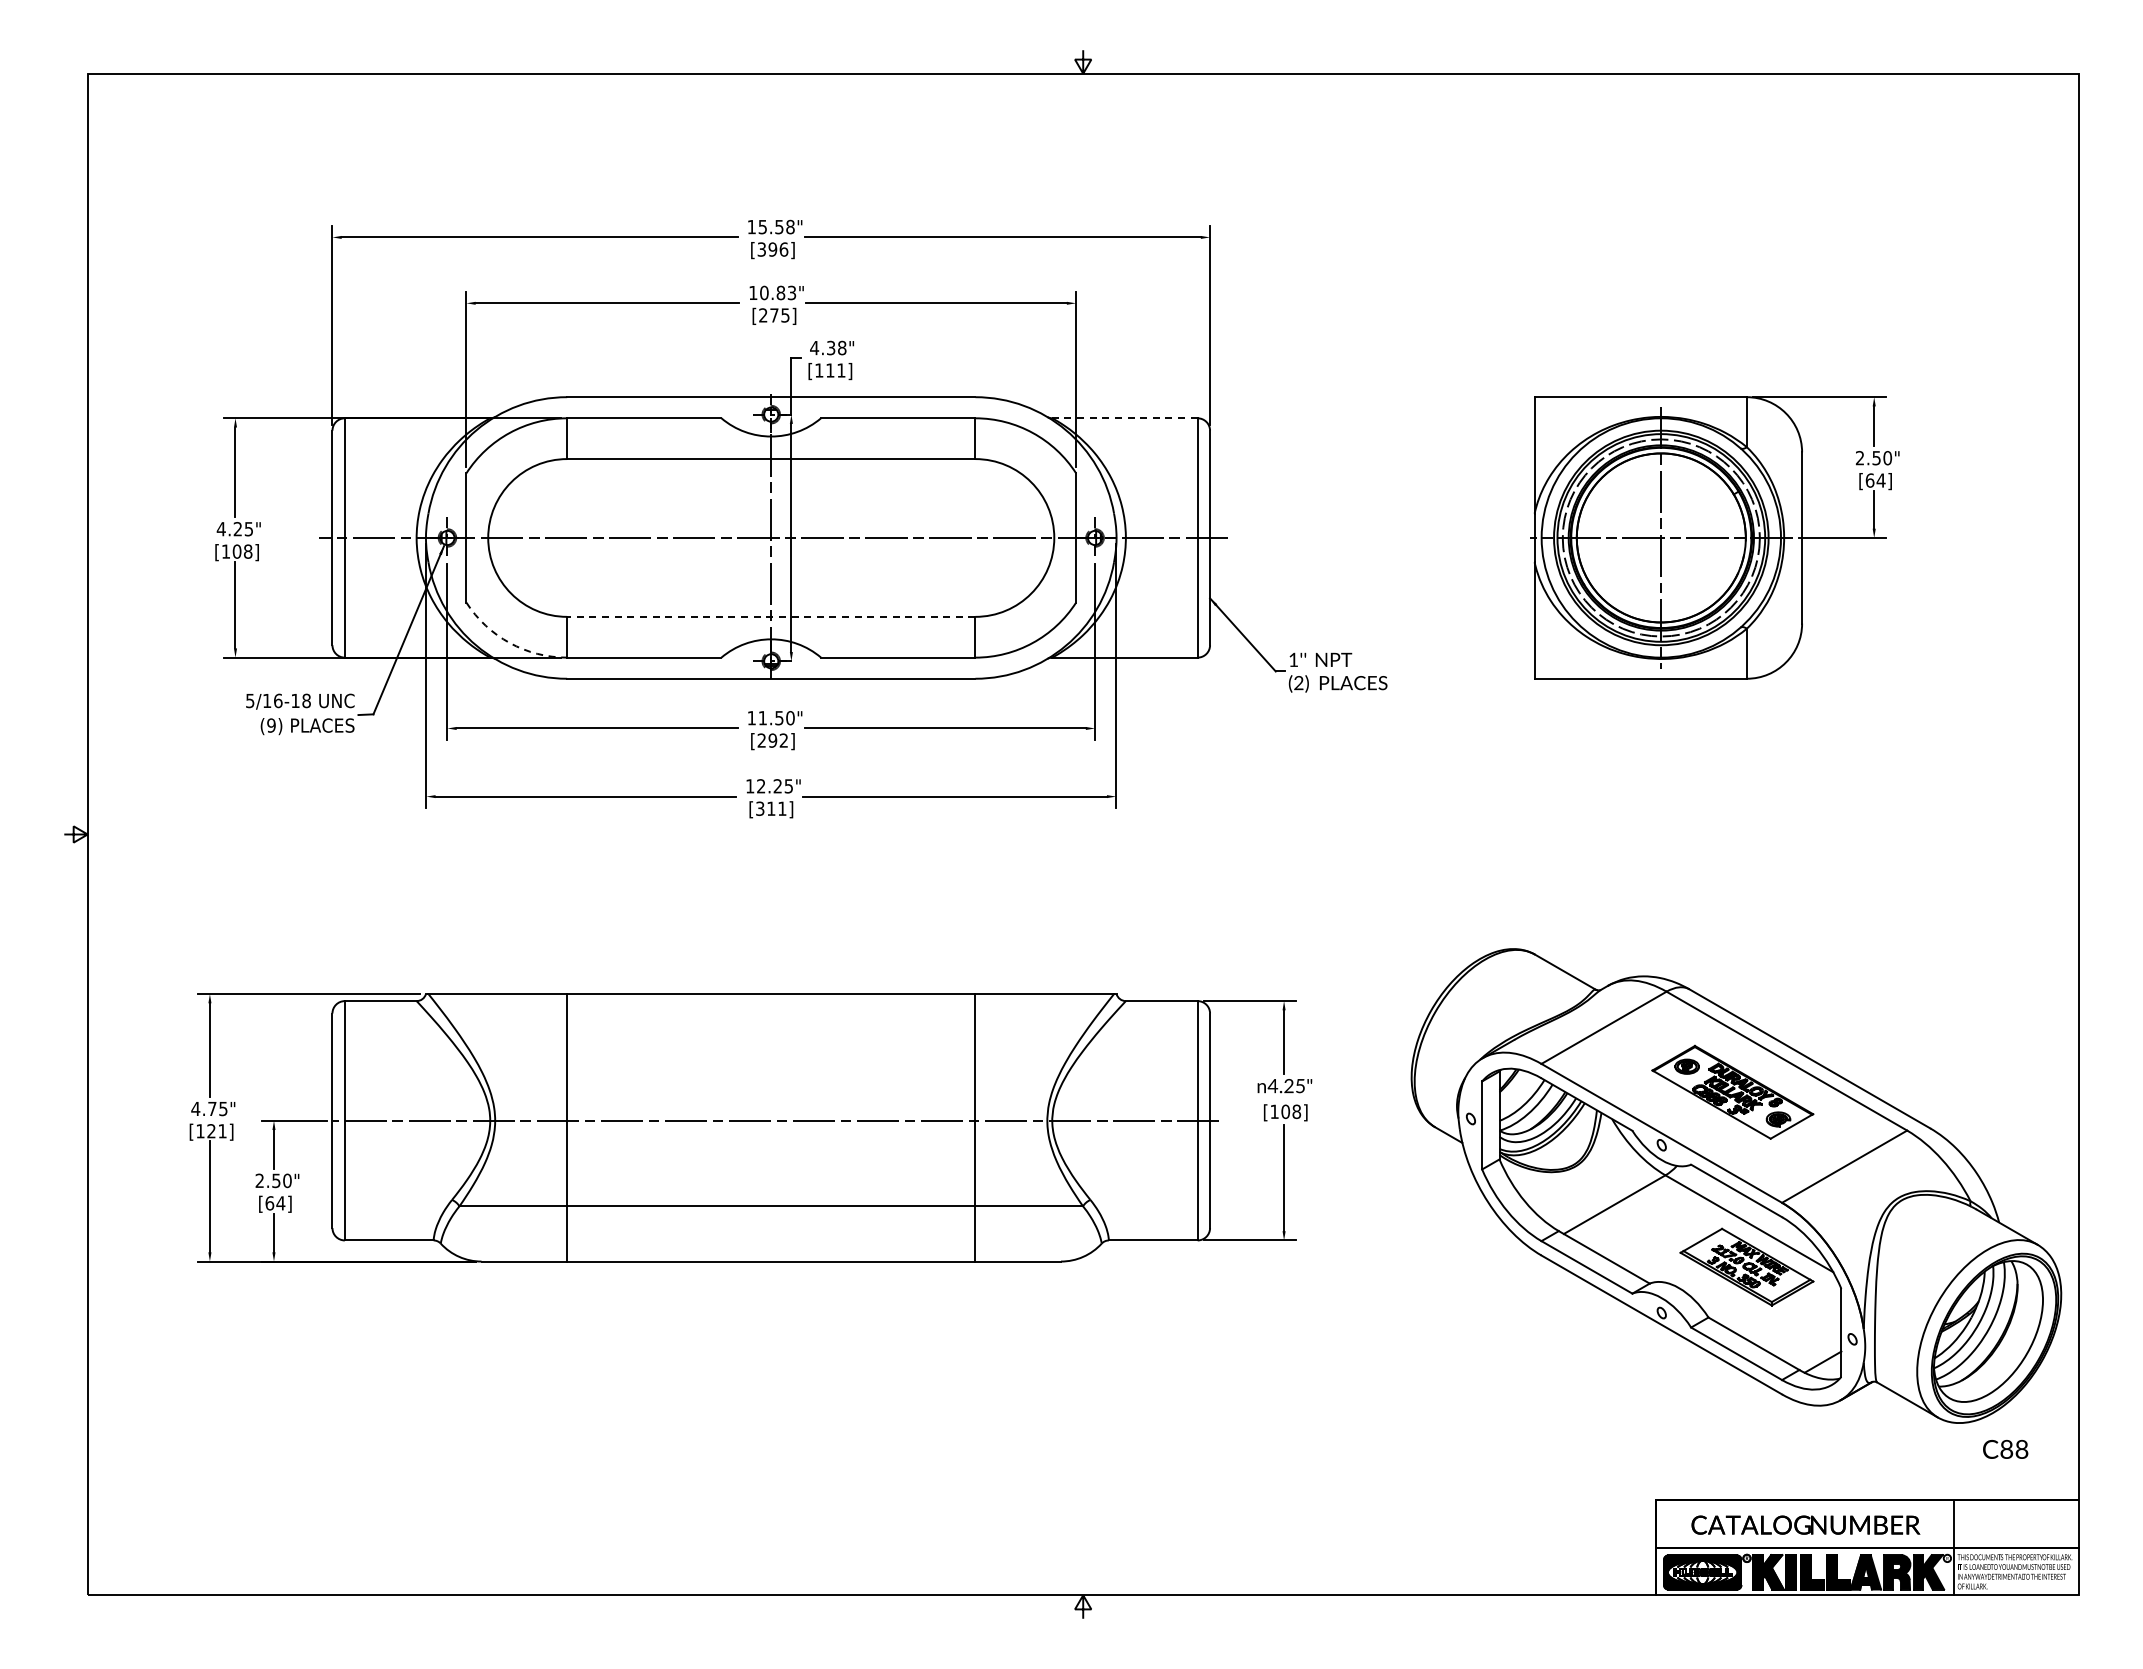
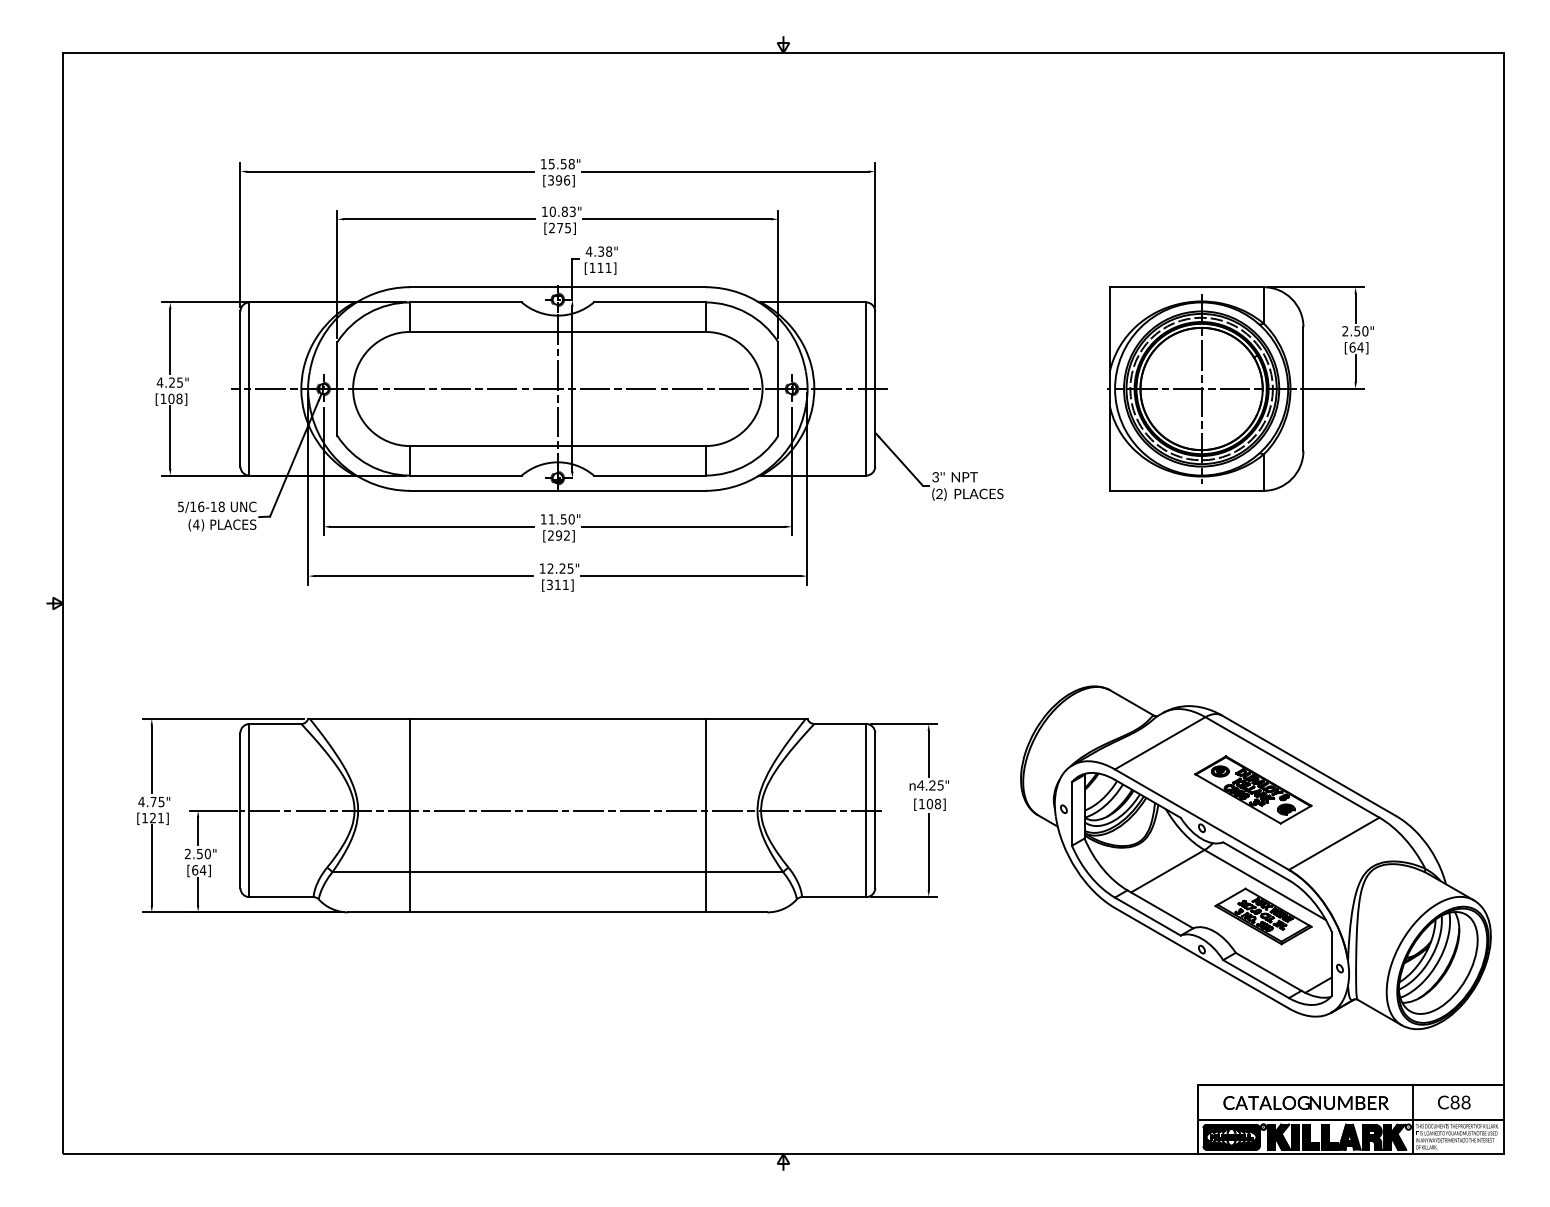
line: (1124, 418) -> (813, 302), dashed -> solid
line: (770, 616) -> (557, 445), dashed -> solid
arc: (509, 643) -> (368, 465), dashed -> solid
text: (1293, 659) -> (935, 476), 1'' -> 3''
text: (271, 725) -> (196, 524), (9) -> (4)
text: (2005, 1449) -> (1454, 1102), moved

